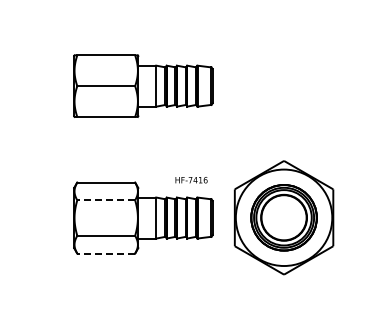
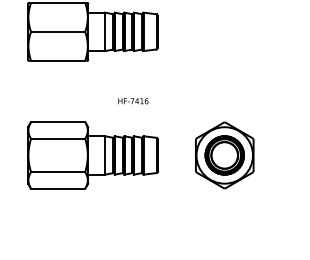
text: (191, 180) -> (133, 101), moved
line: (106, 200) -> (58, 139), dashed -> solid
part: (283, 218) -> (224, 155), size x0.62
line: (106, 253) -> (58, 188), dashed -> solid

